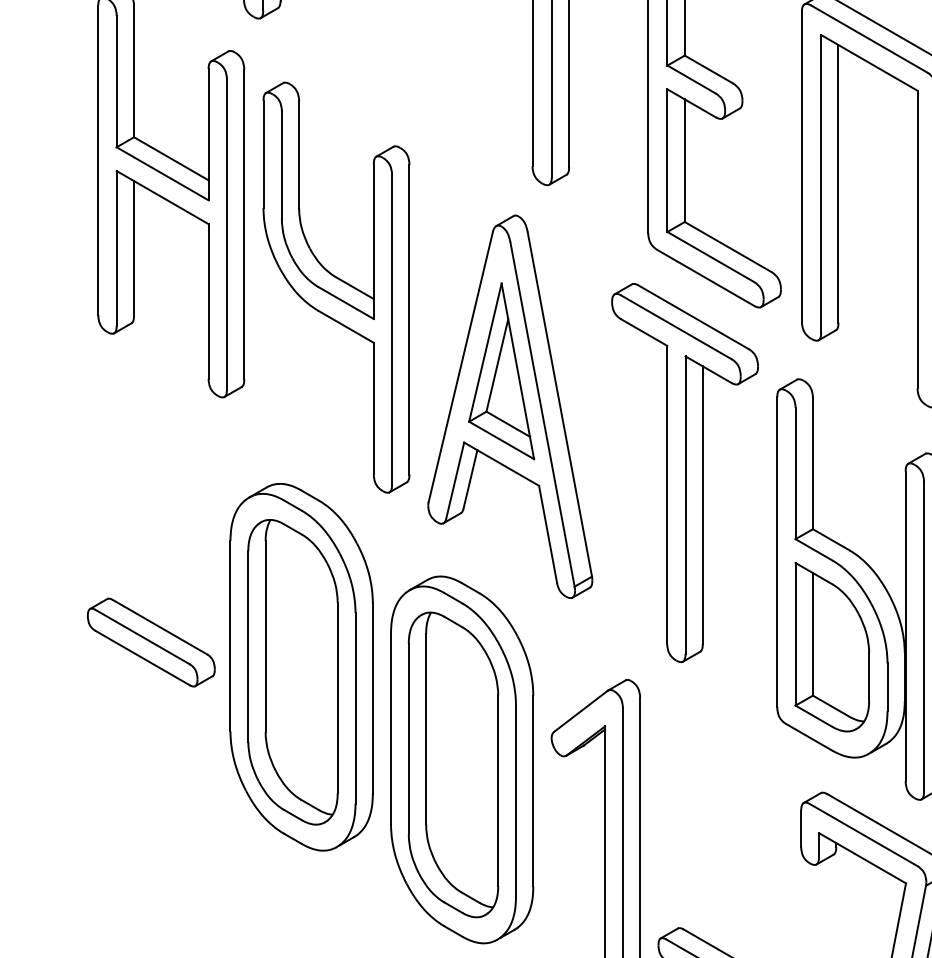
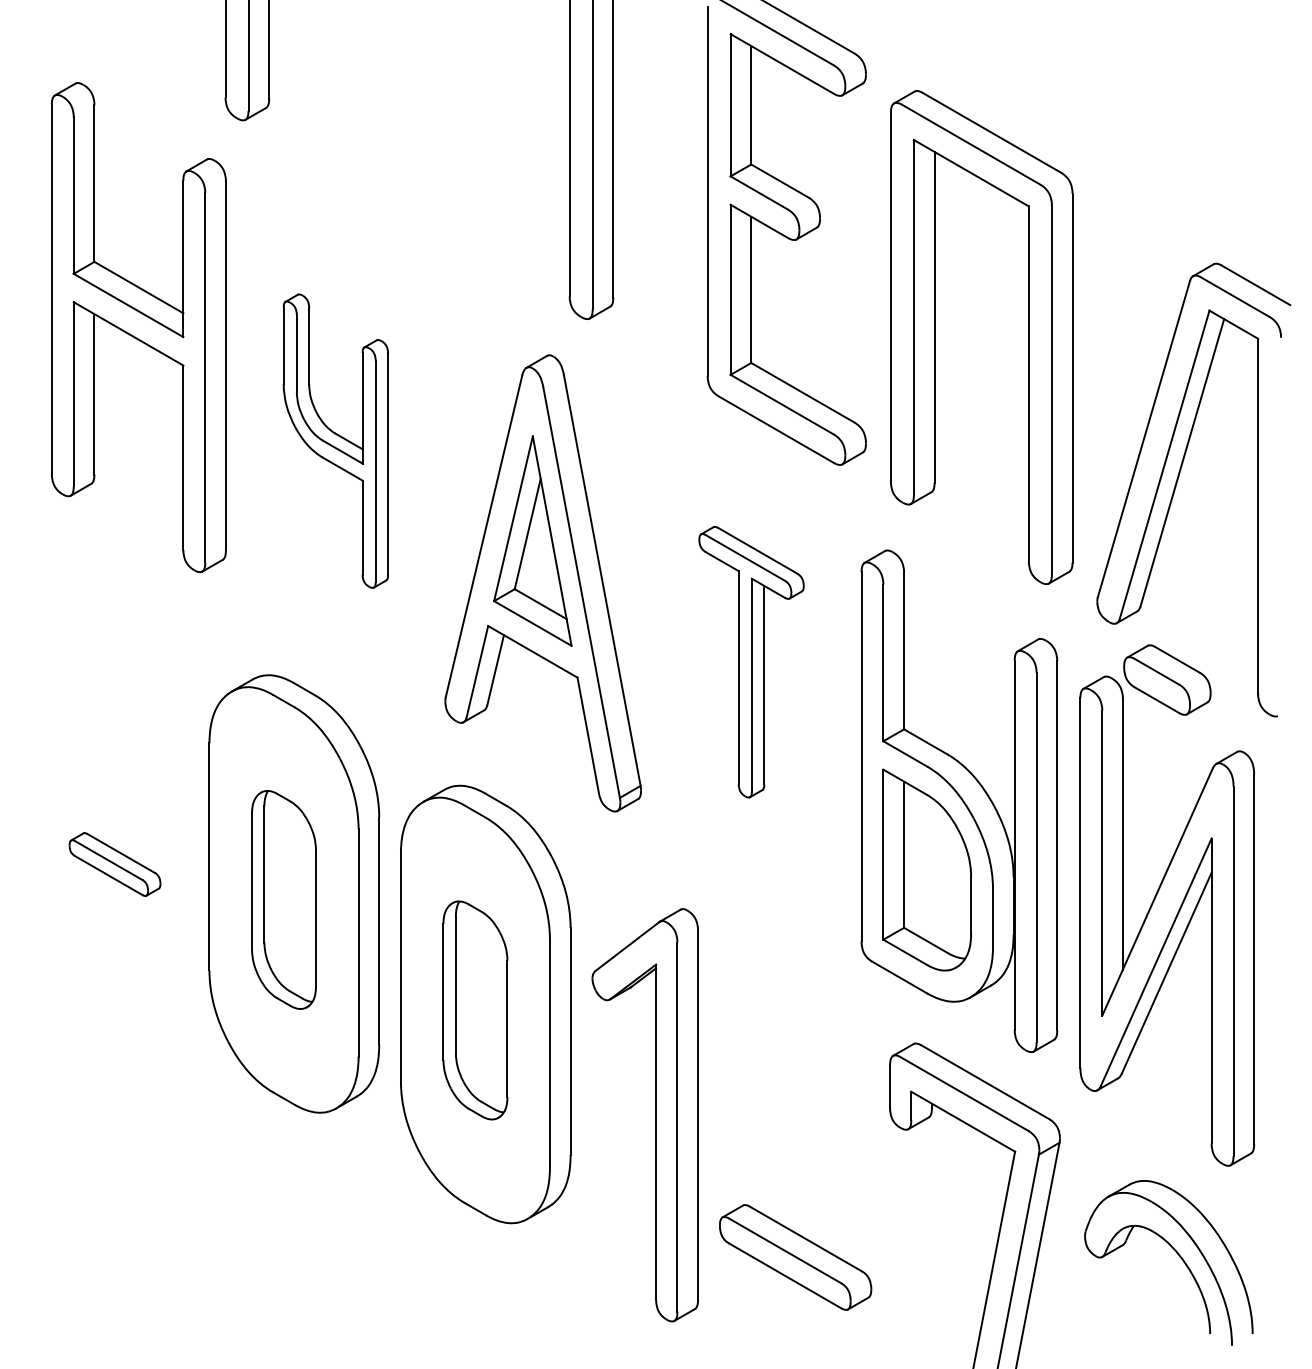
part: (336, 287) -> (335, 440), size x0.6
part: (684, 472) -> (751, 661), size x0.6
part: (150, 642) -> (114, 864), size x0.6
part: (292, 671) -> (283, 899), size x0.6
part: (453, 764) -> (475, 1010), size x0.6

